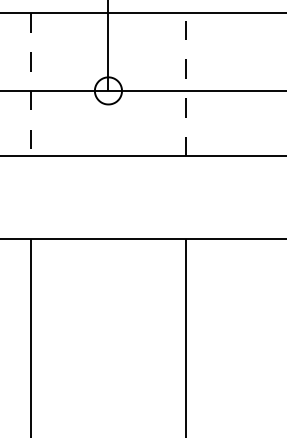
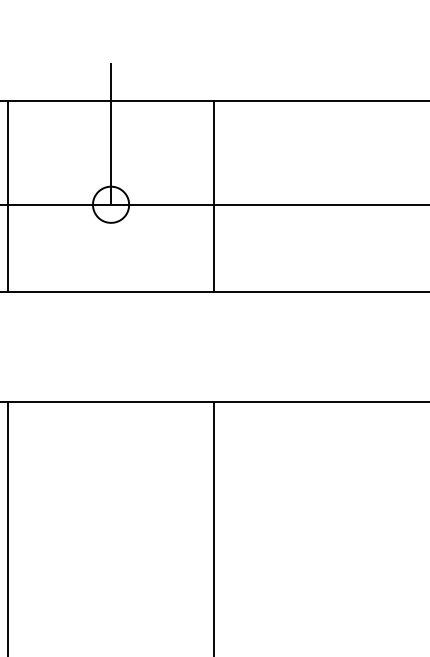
line: (186, 84) -> (214, 196), dashed -> solid
line: (30, 85) -> (7, 197), dashed -> solid

